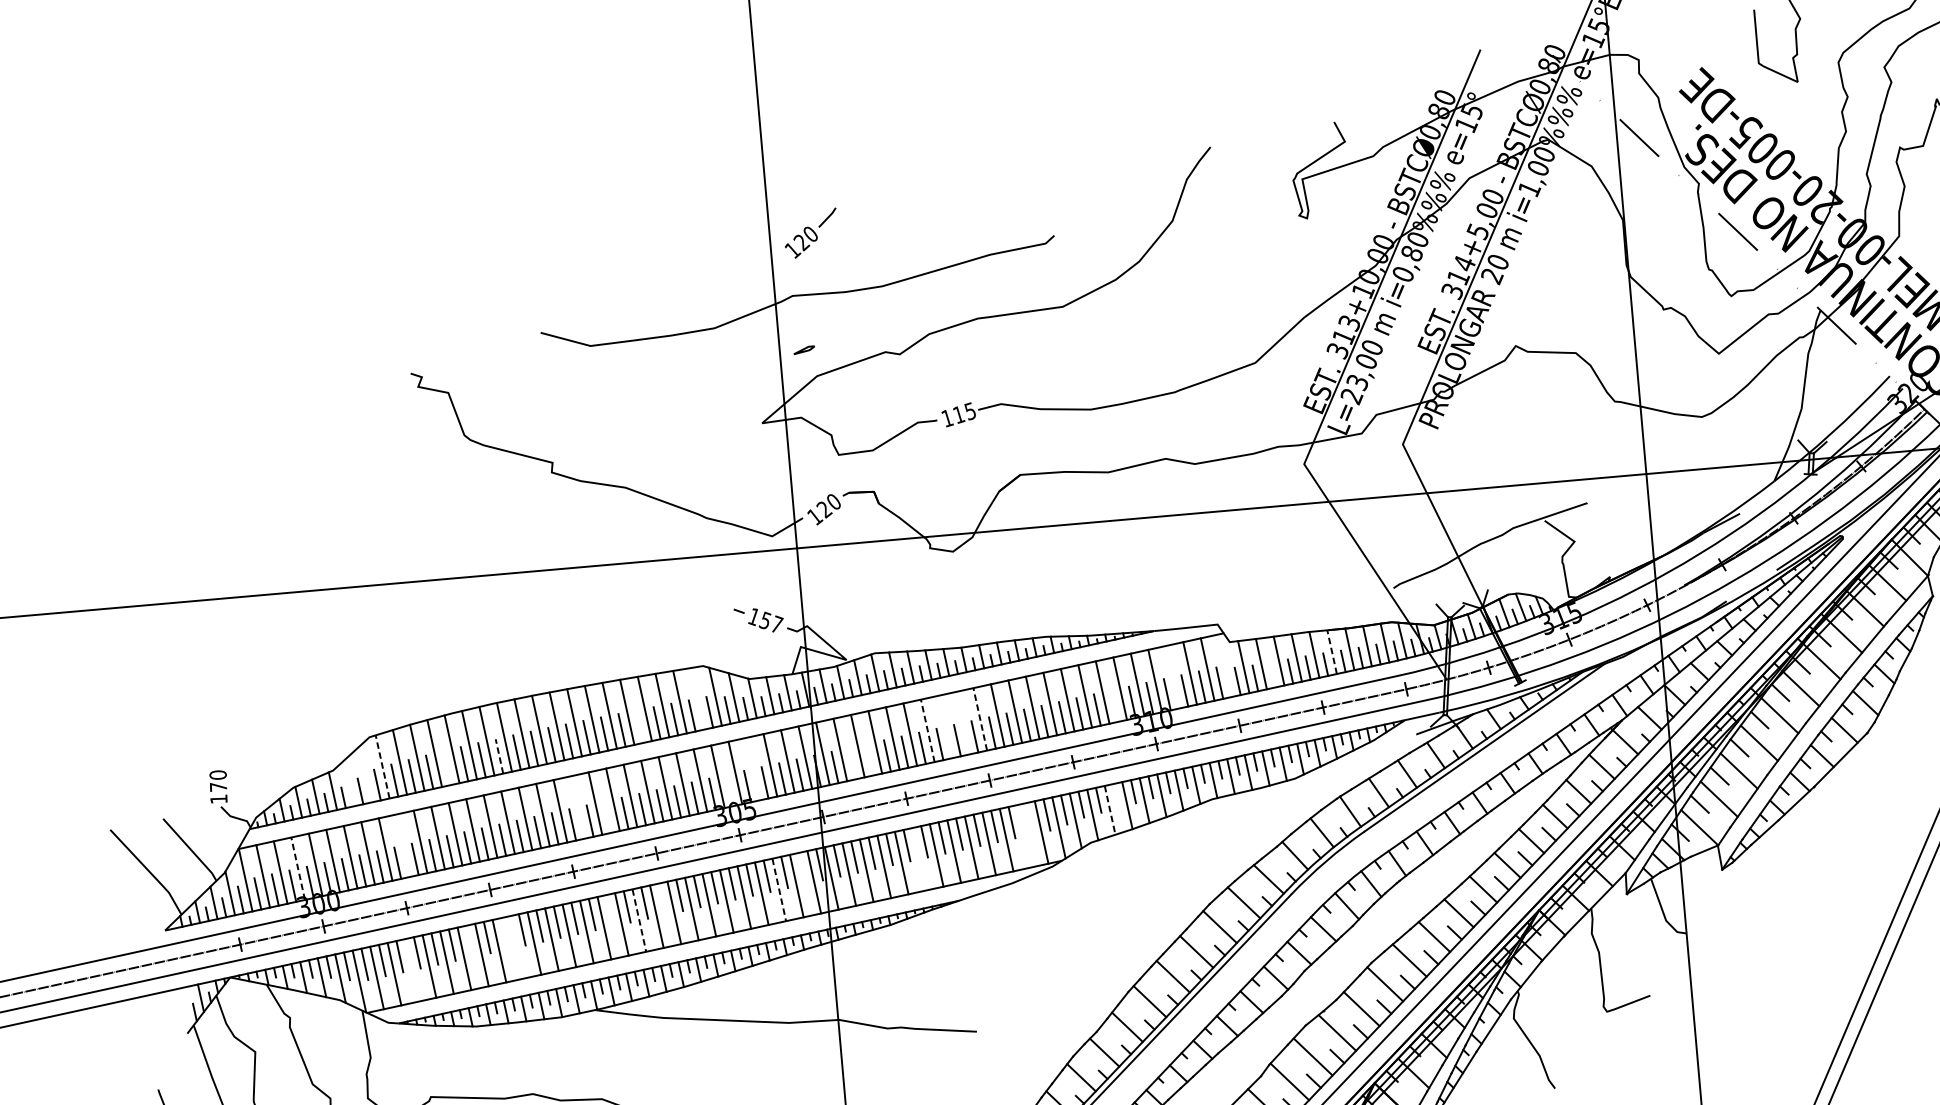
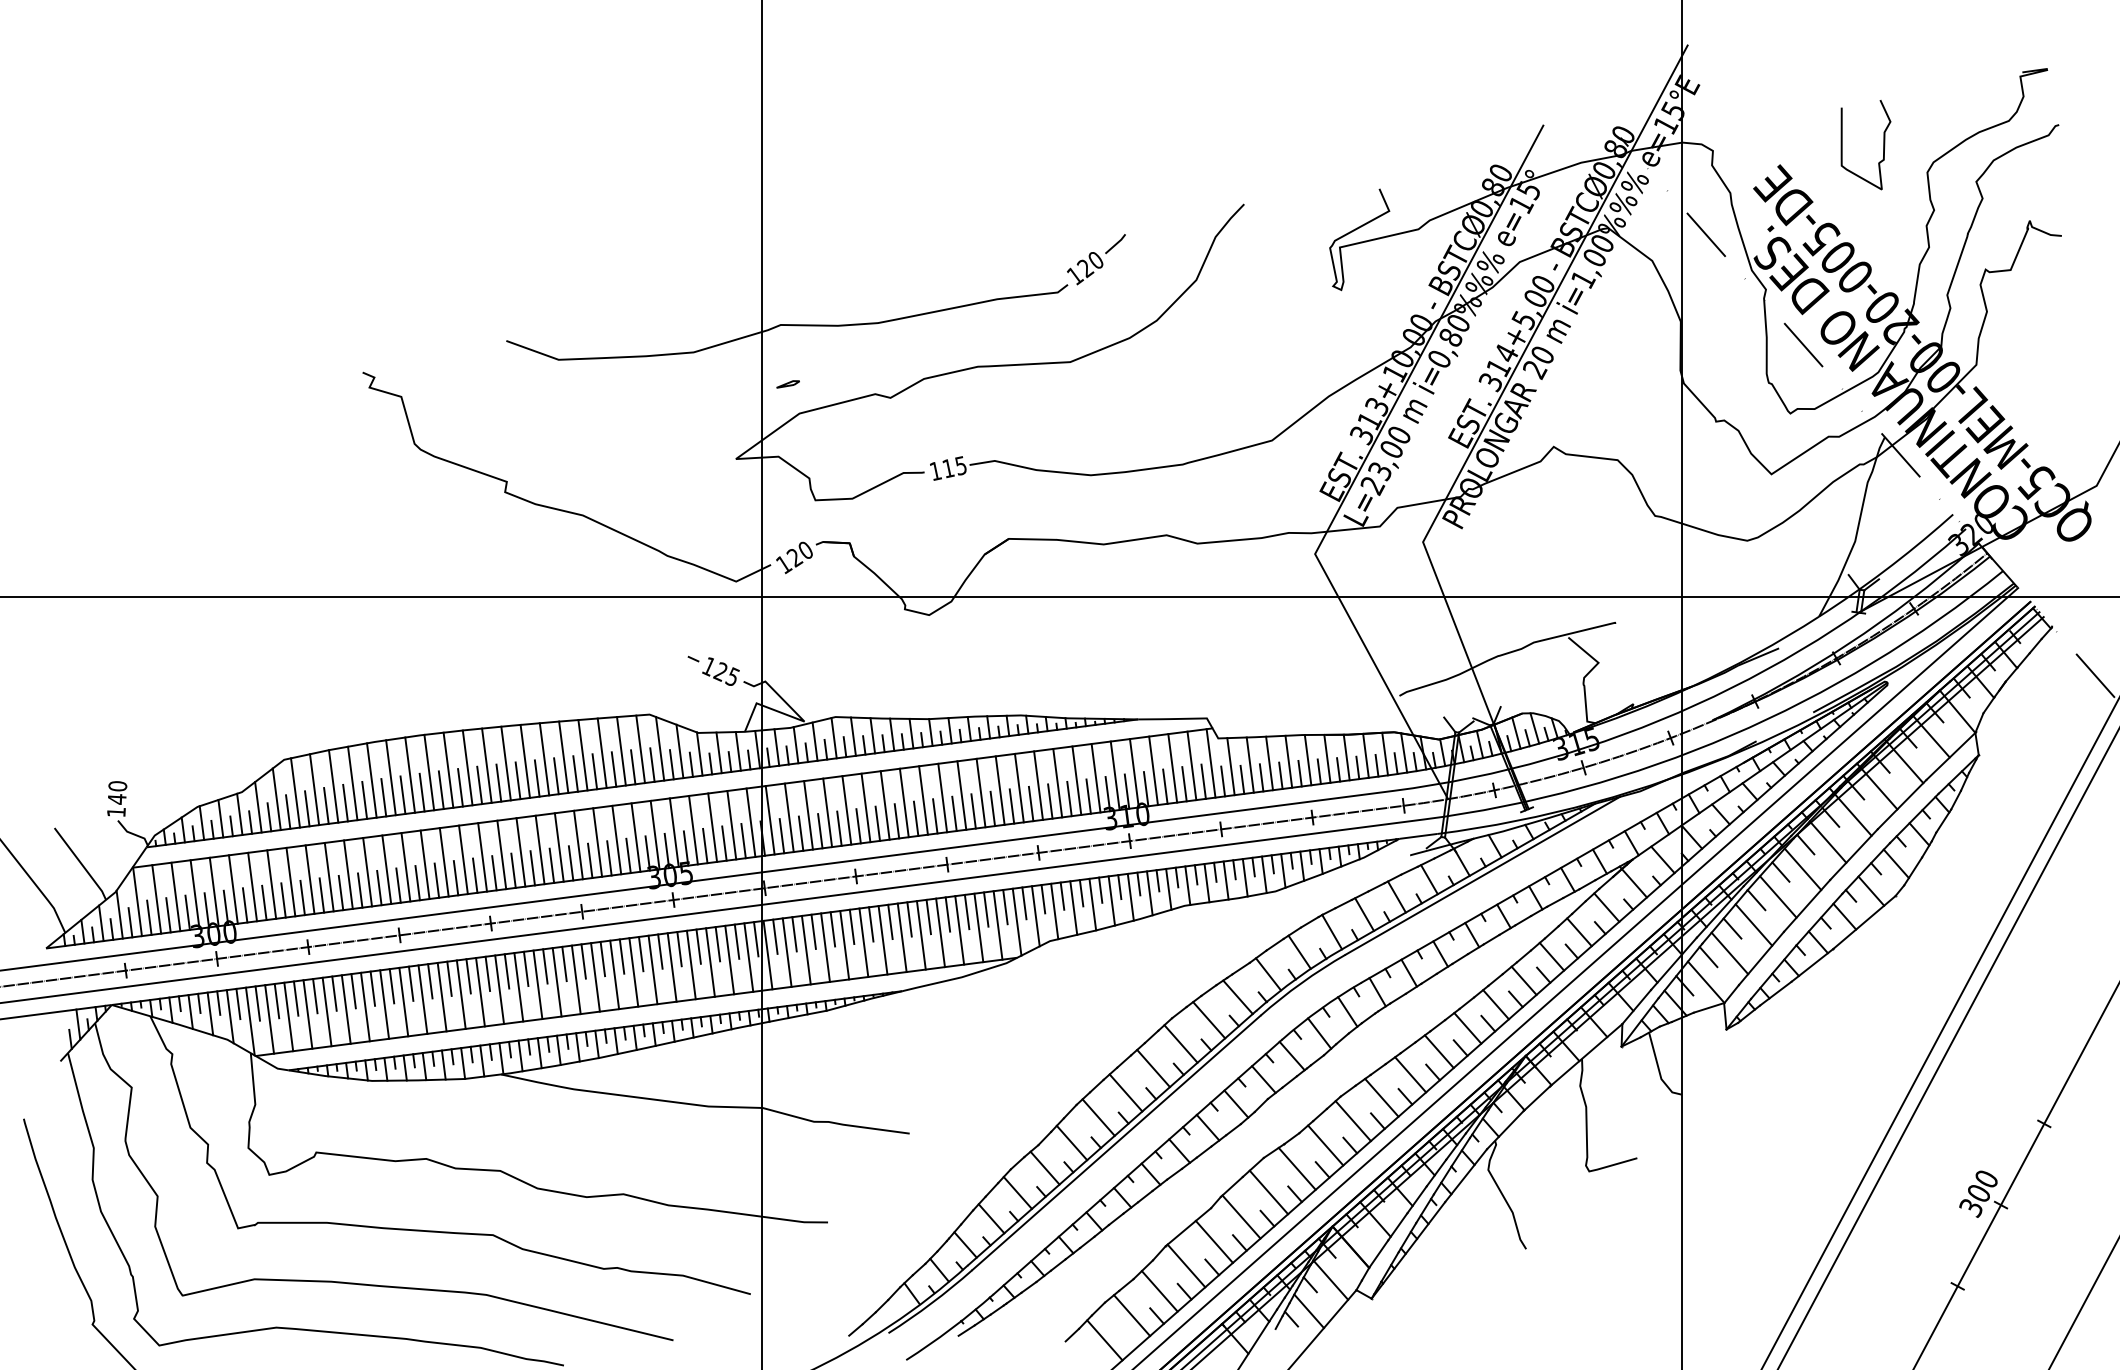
part: (811, 233) -> (1096, 259), moved
text: (770, 621) -> (726, 673), 157 -> 125
line: (1332, 651) -> (1327, 758), dashed -> solid
line: (1224, 665) -> (1210, 763), added
line: (1272, 674) -> (1261, 777), added
line: (1172, 676) -> (1153, 770), added
line: (697, 698) -> (640, 749), added
line: (1114, 706) -> (1088, 796), added
line: (980, 719) -> (942, 798), dashed -> solid
line: (962, 723) -> (923, 800), added
line: (639, 726) -> (575, 773), added
line: (944, 726) -> (903, 802), added
line: (928, 730) -> (885, 805), dashed -> solid
line: (499, 756) -> (422, 792), dashed -> solid
line: (870, 760) -> (820, 831), added
line: (851, 763) -> (800, 833), added
line: (382, 766) -> (295, 792), dashed -> solid
line: (446, 767) -> (364, 799), added
line: (752, 768) -> (693, 829), added
line: (365, 774) -> (276, 799), added
line: (349, 783) -> (258, 807), added
text: (217, 787) -> (116, 799), 170 -> 140
line: (729, 790) -> (666, 850), added
line: (1116, 796) -> (1081, 893), added
line: (577, 807) -> (501, 854), added
line: (1109, 810) -> (1073, 908), dashed -> solid
line: (607, 817) -> (532, 868), added
line: (1029, 818) -> (986, 909), added
line: (1023, 835) -> (978, 927), added
line: (402, 845) -> (309, 879), added
line: (918, 859) -> (863, 942), added
line: (298, 868) -> (195, 894), dashed -> solid
line: (801, 868) -> (736, 941), added
line: (779, 889) -> (710, 962), dashed -> solid
line: (662, 899) -> (583, 961), added
line: (609, 910) -> (525, 968), added
line: (639, 920) -> (557, 982), dashed -> solid
line: (504, 933) -> (410, 983), added
line: (469, 941) -> (372, 988), added
line: (516, 947) -> (422, 999), added
line: (411, 970) -> (307, 1014), added

